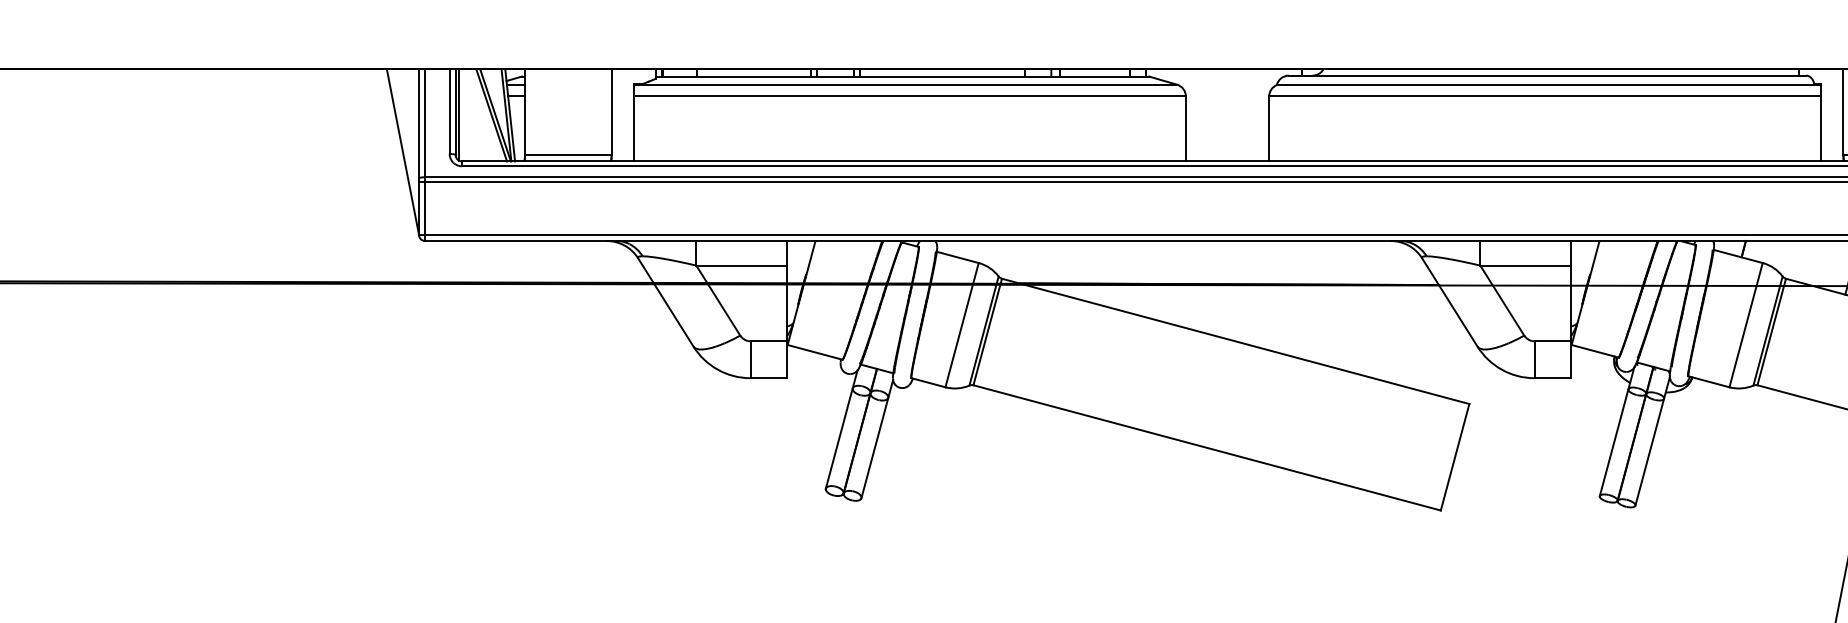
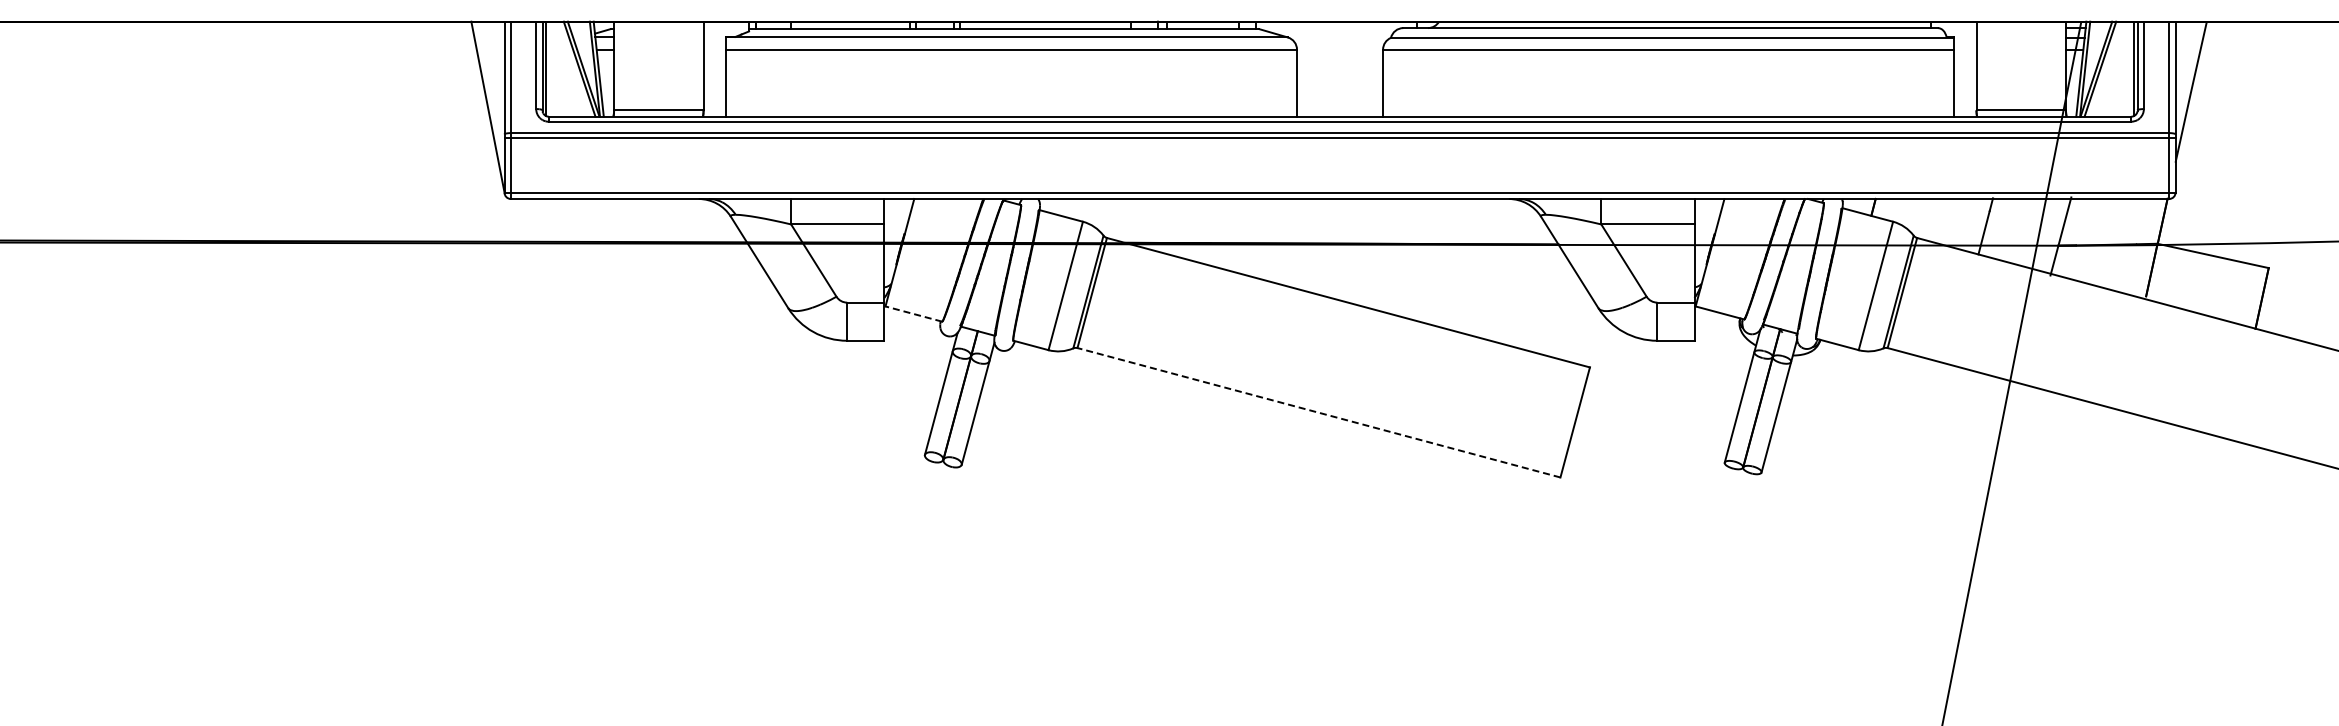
line: (814, 351) -> (913, 313), solid -> dashed
line: (1206, 447) -> (1318, 412), solid -> dashed

